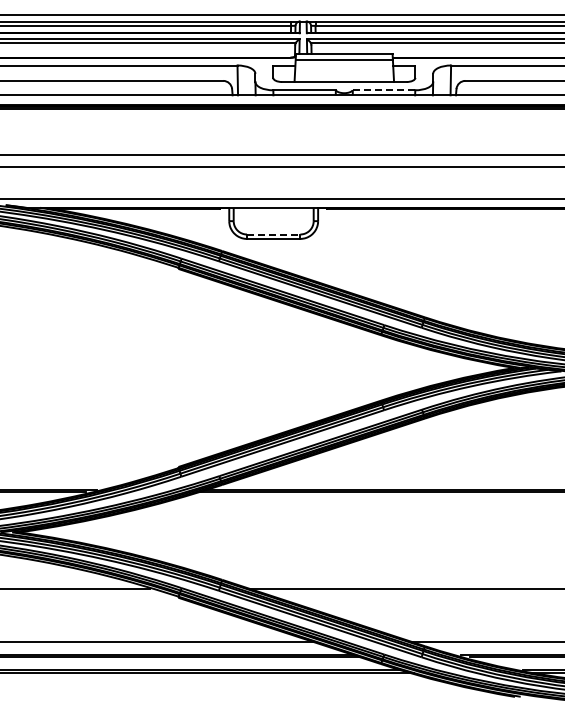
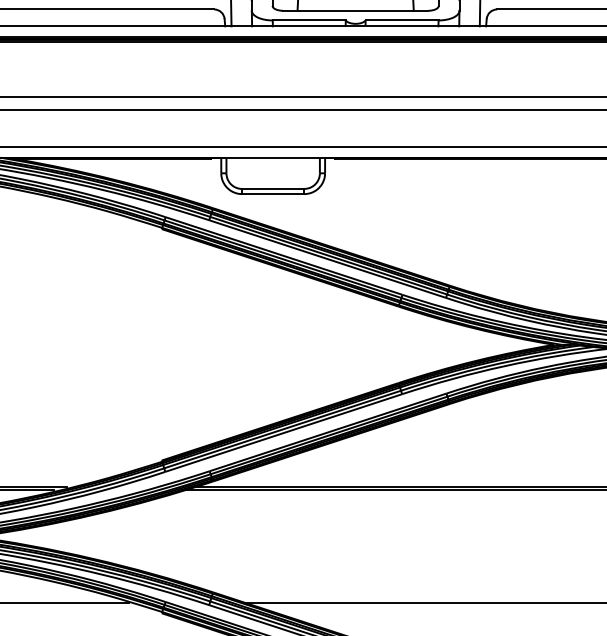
line: (384, 90) -> (402, 20), dashed -> solid
line: (273, 234) -> (272, 188), dashed -> solid

